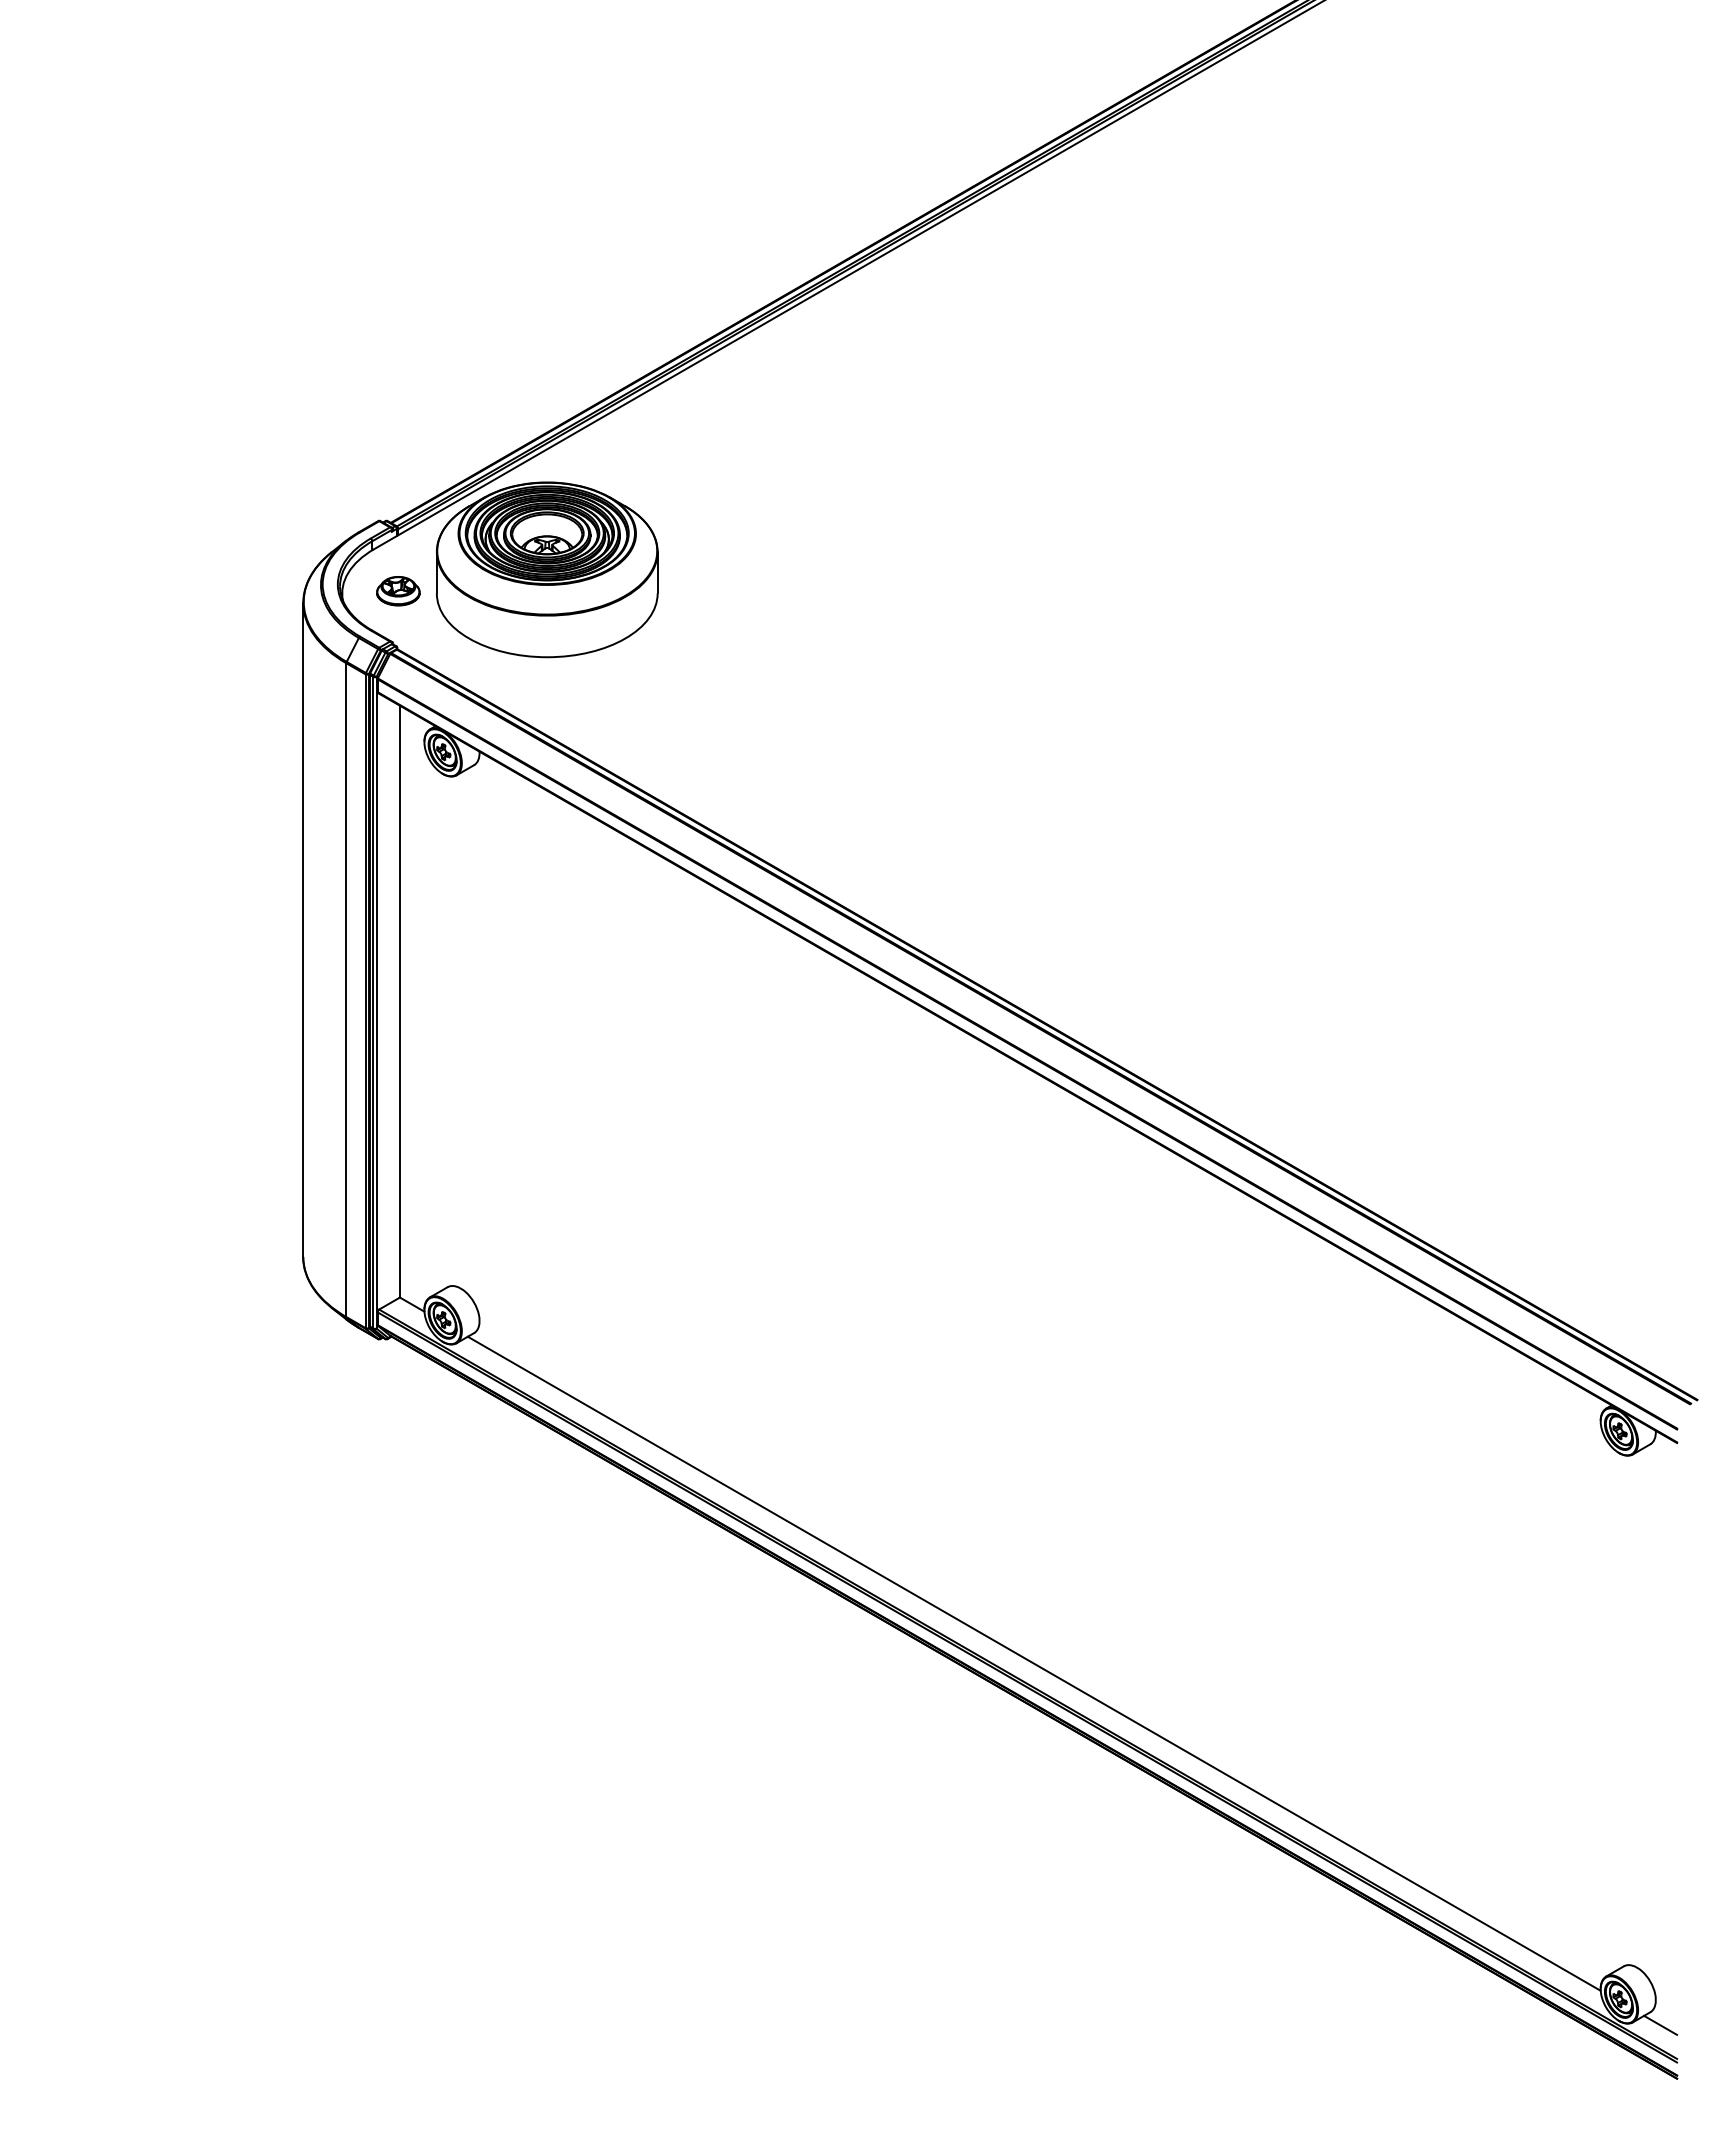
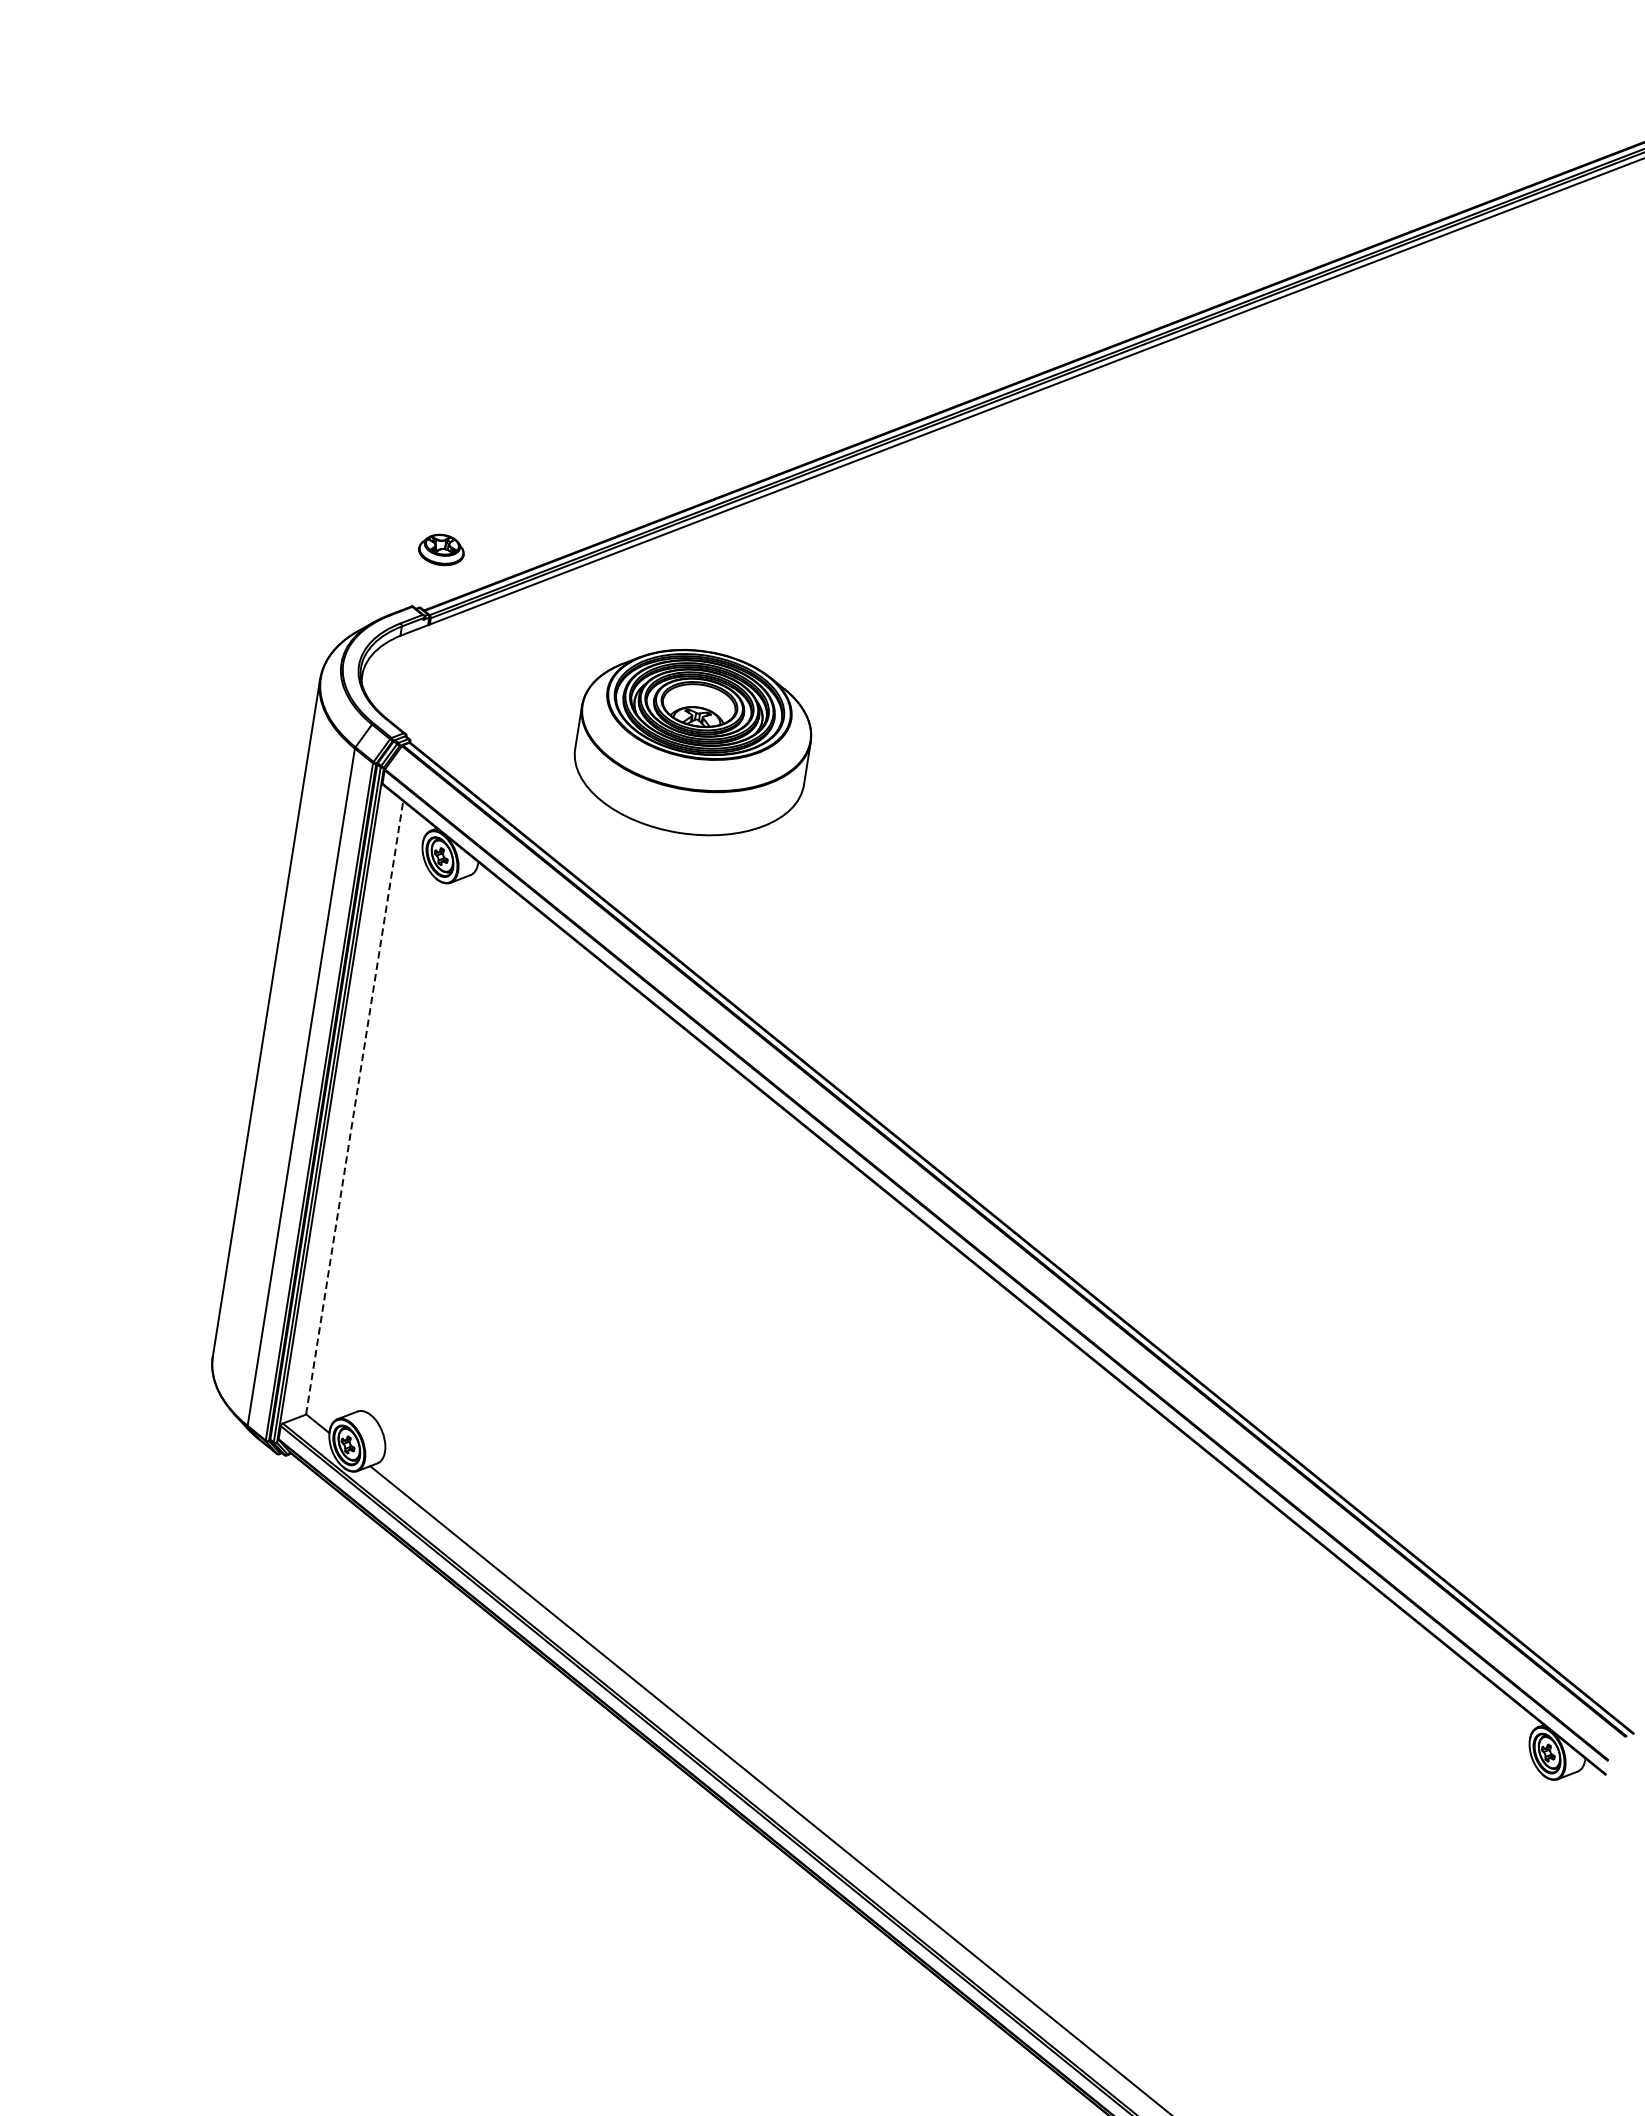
part: (547, 569) -> (693, 742), moved
part: (398, 591) -> (441, 550), moved
line: (399, 1001) -> (354, 1107), solid -> dashed

